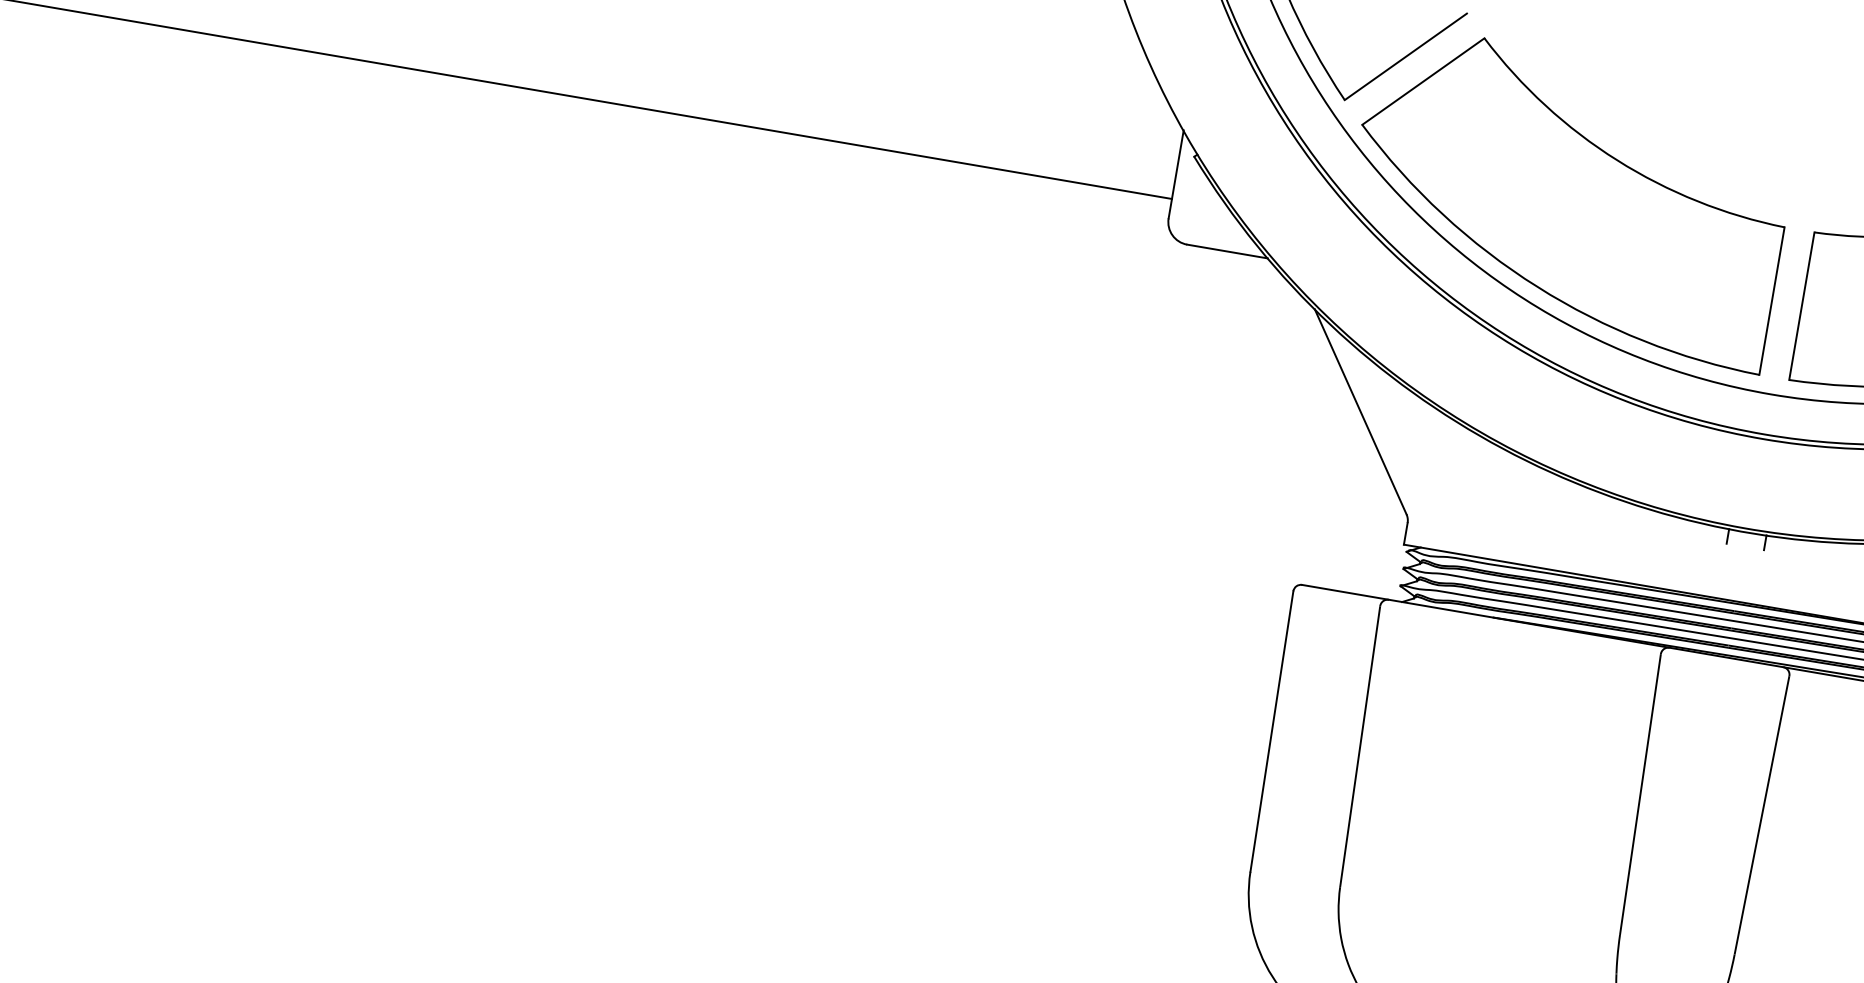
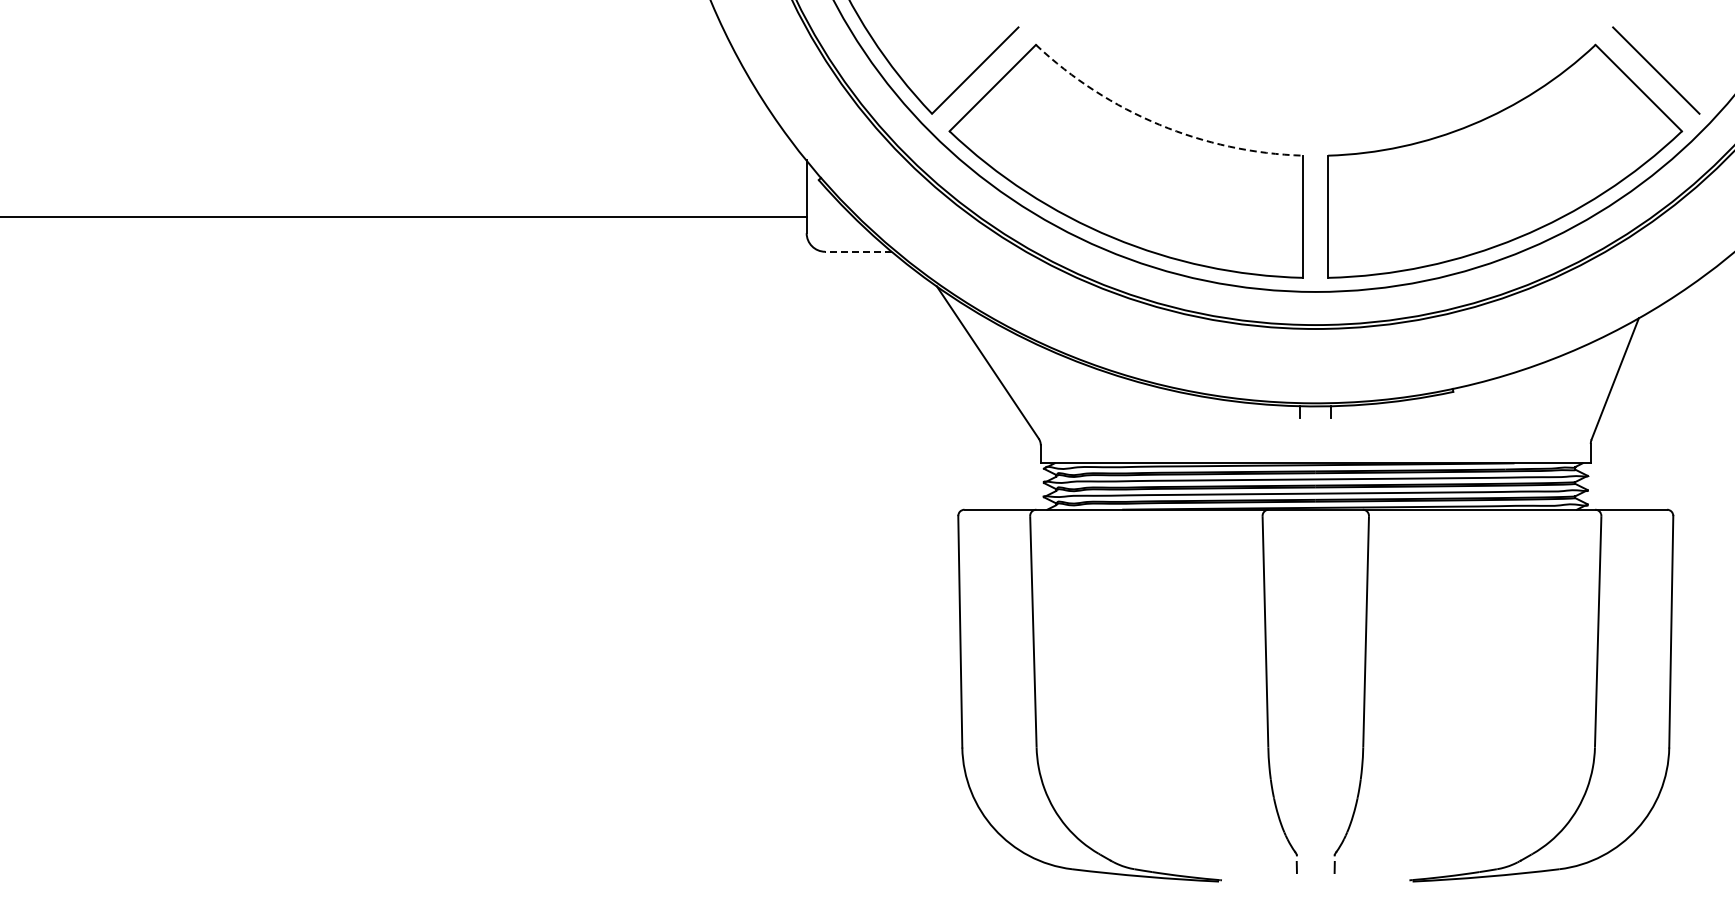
arc: (1617, 159) -> (1159, 124), solid -> dashed
line: (1227, 251) -> (858, 251), solid -> dashed

